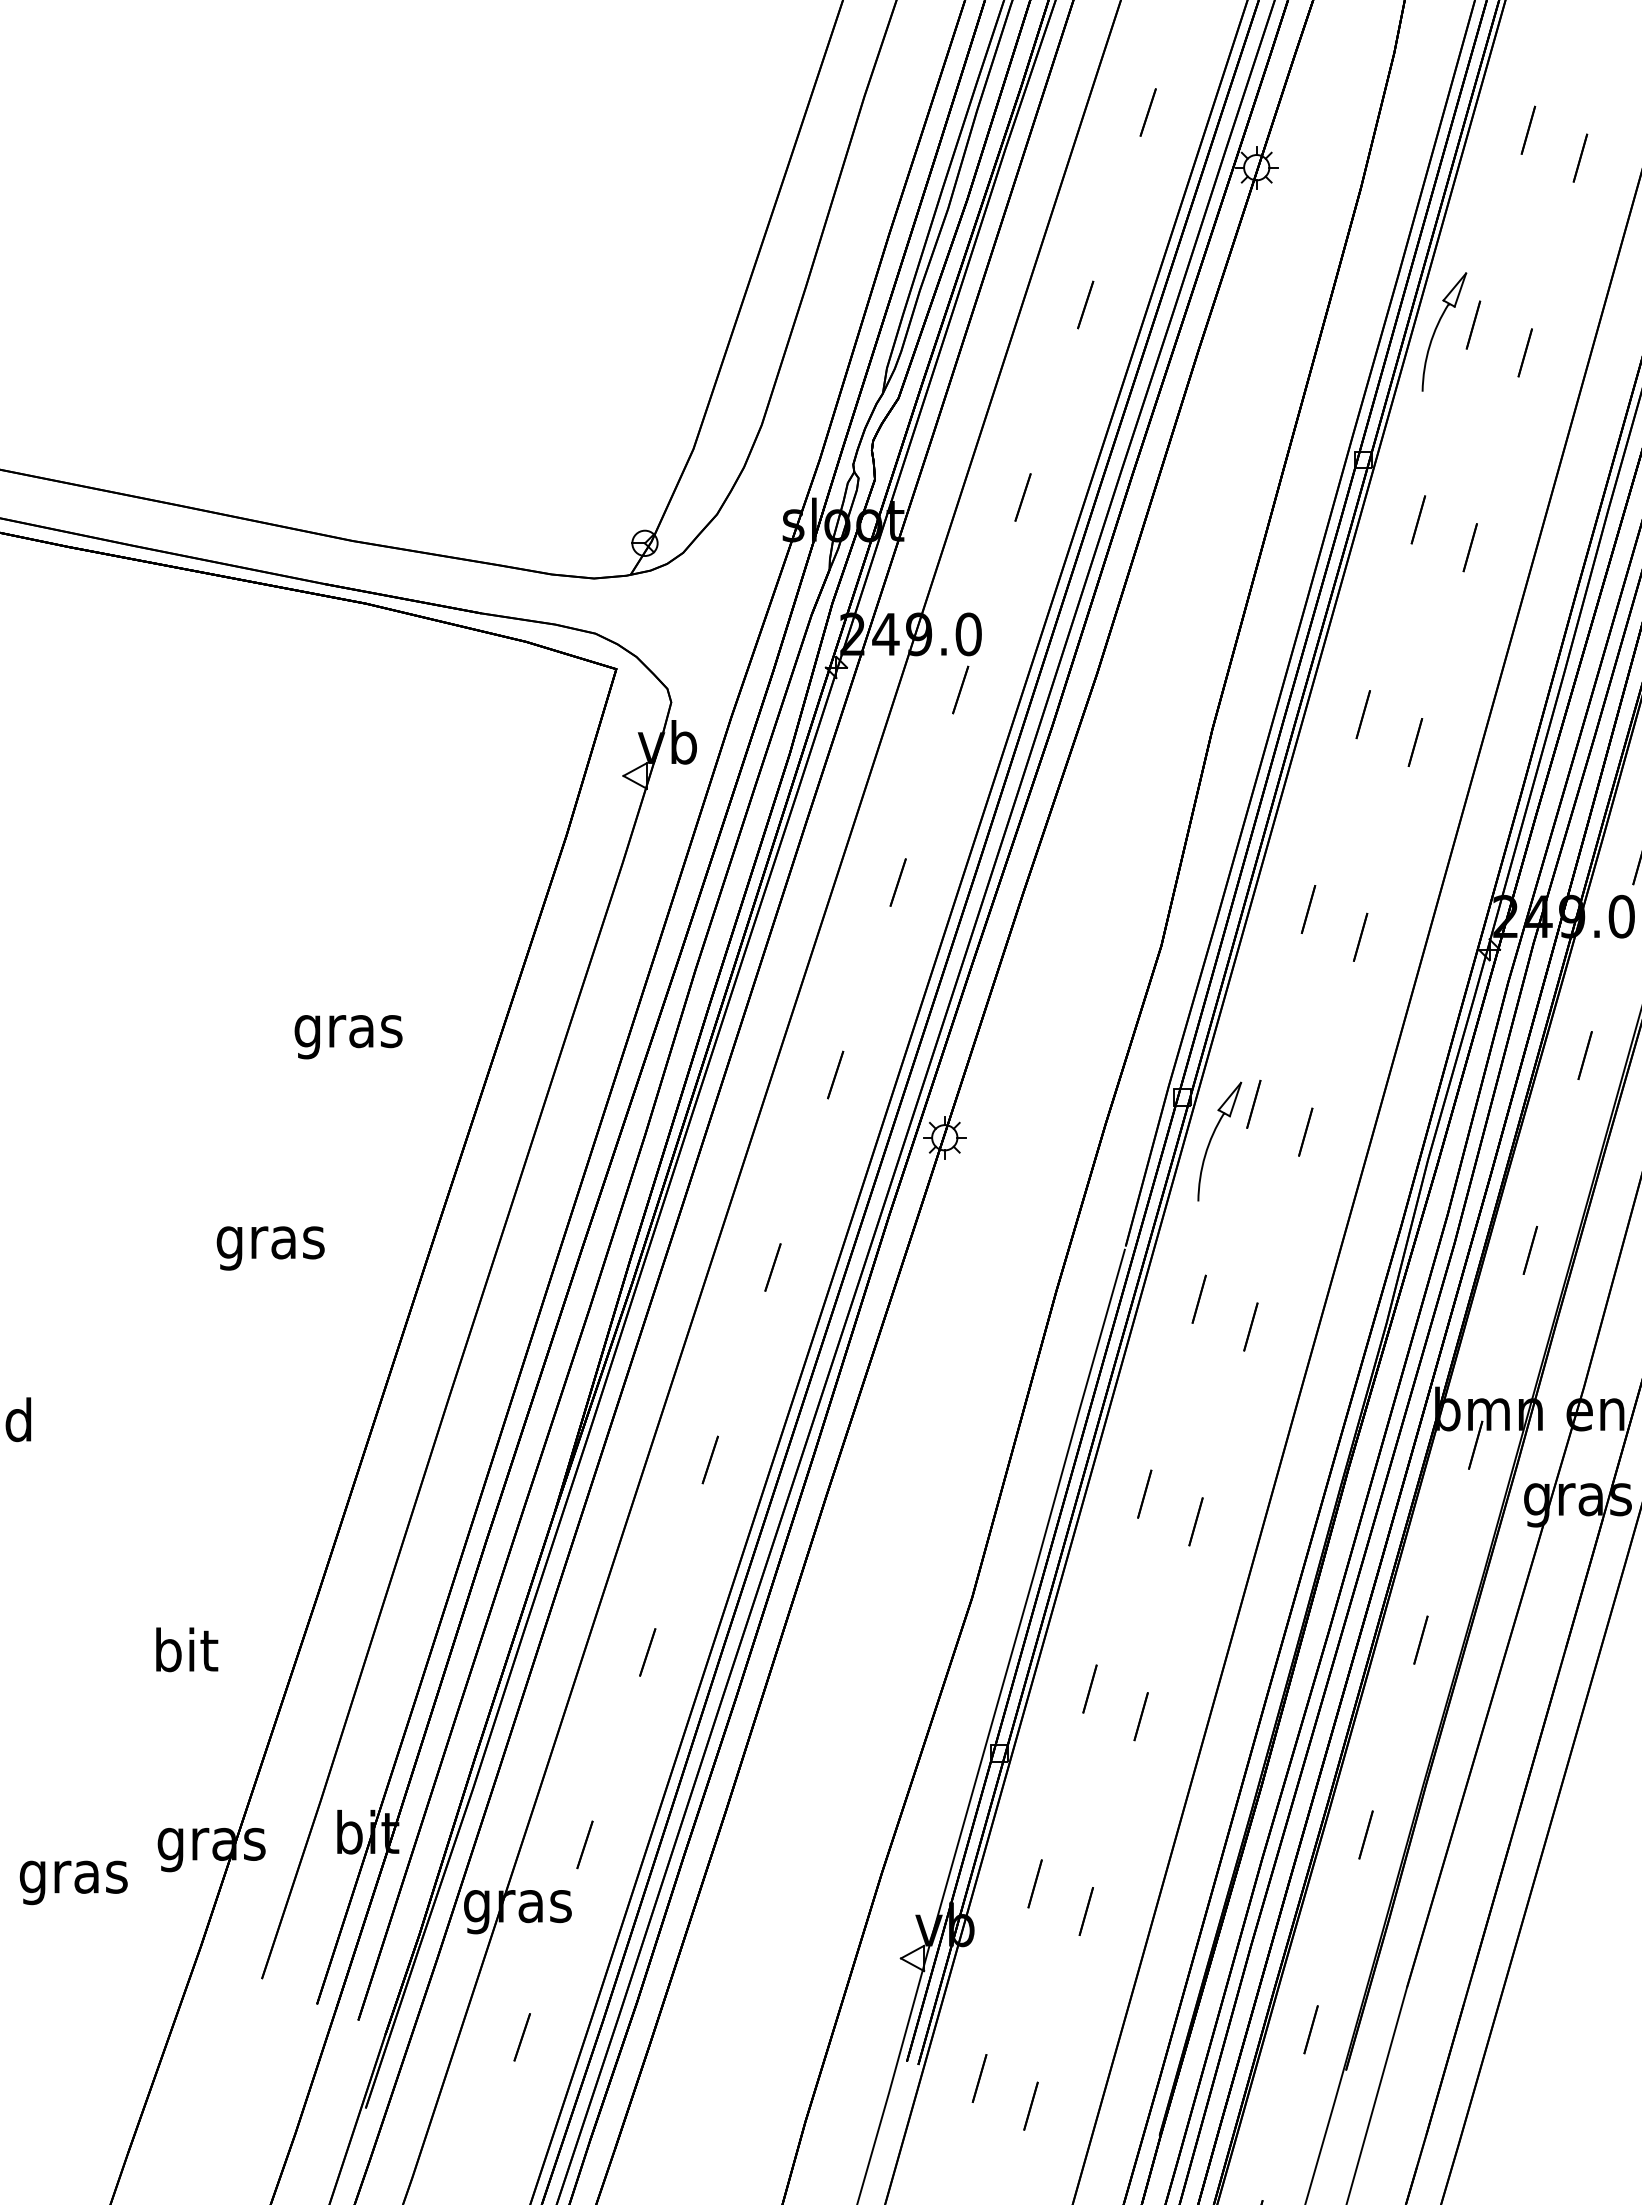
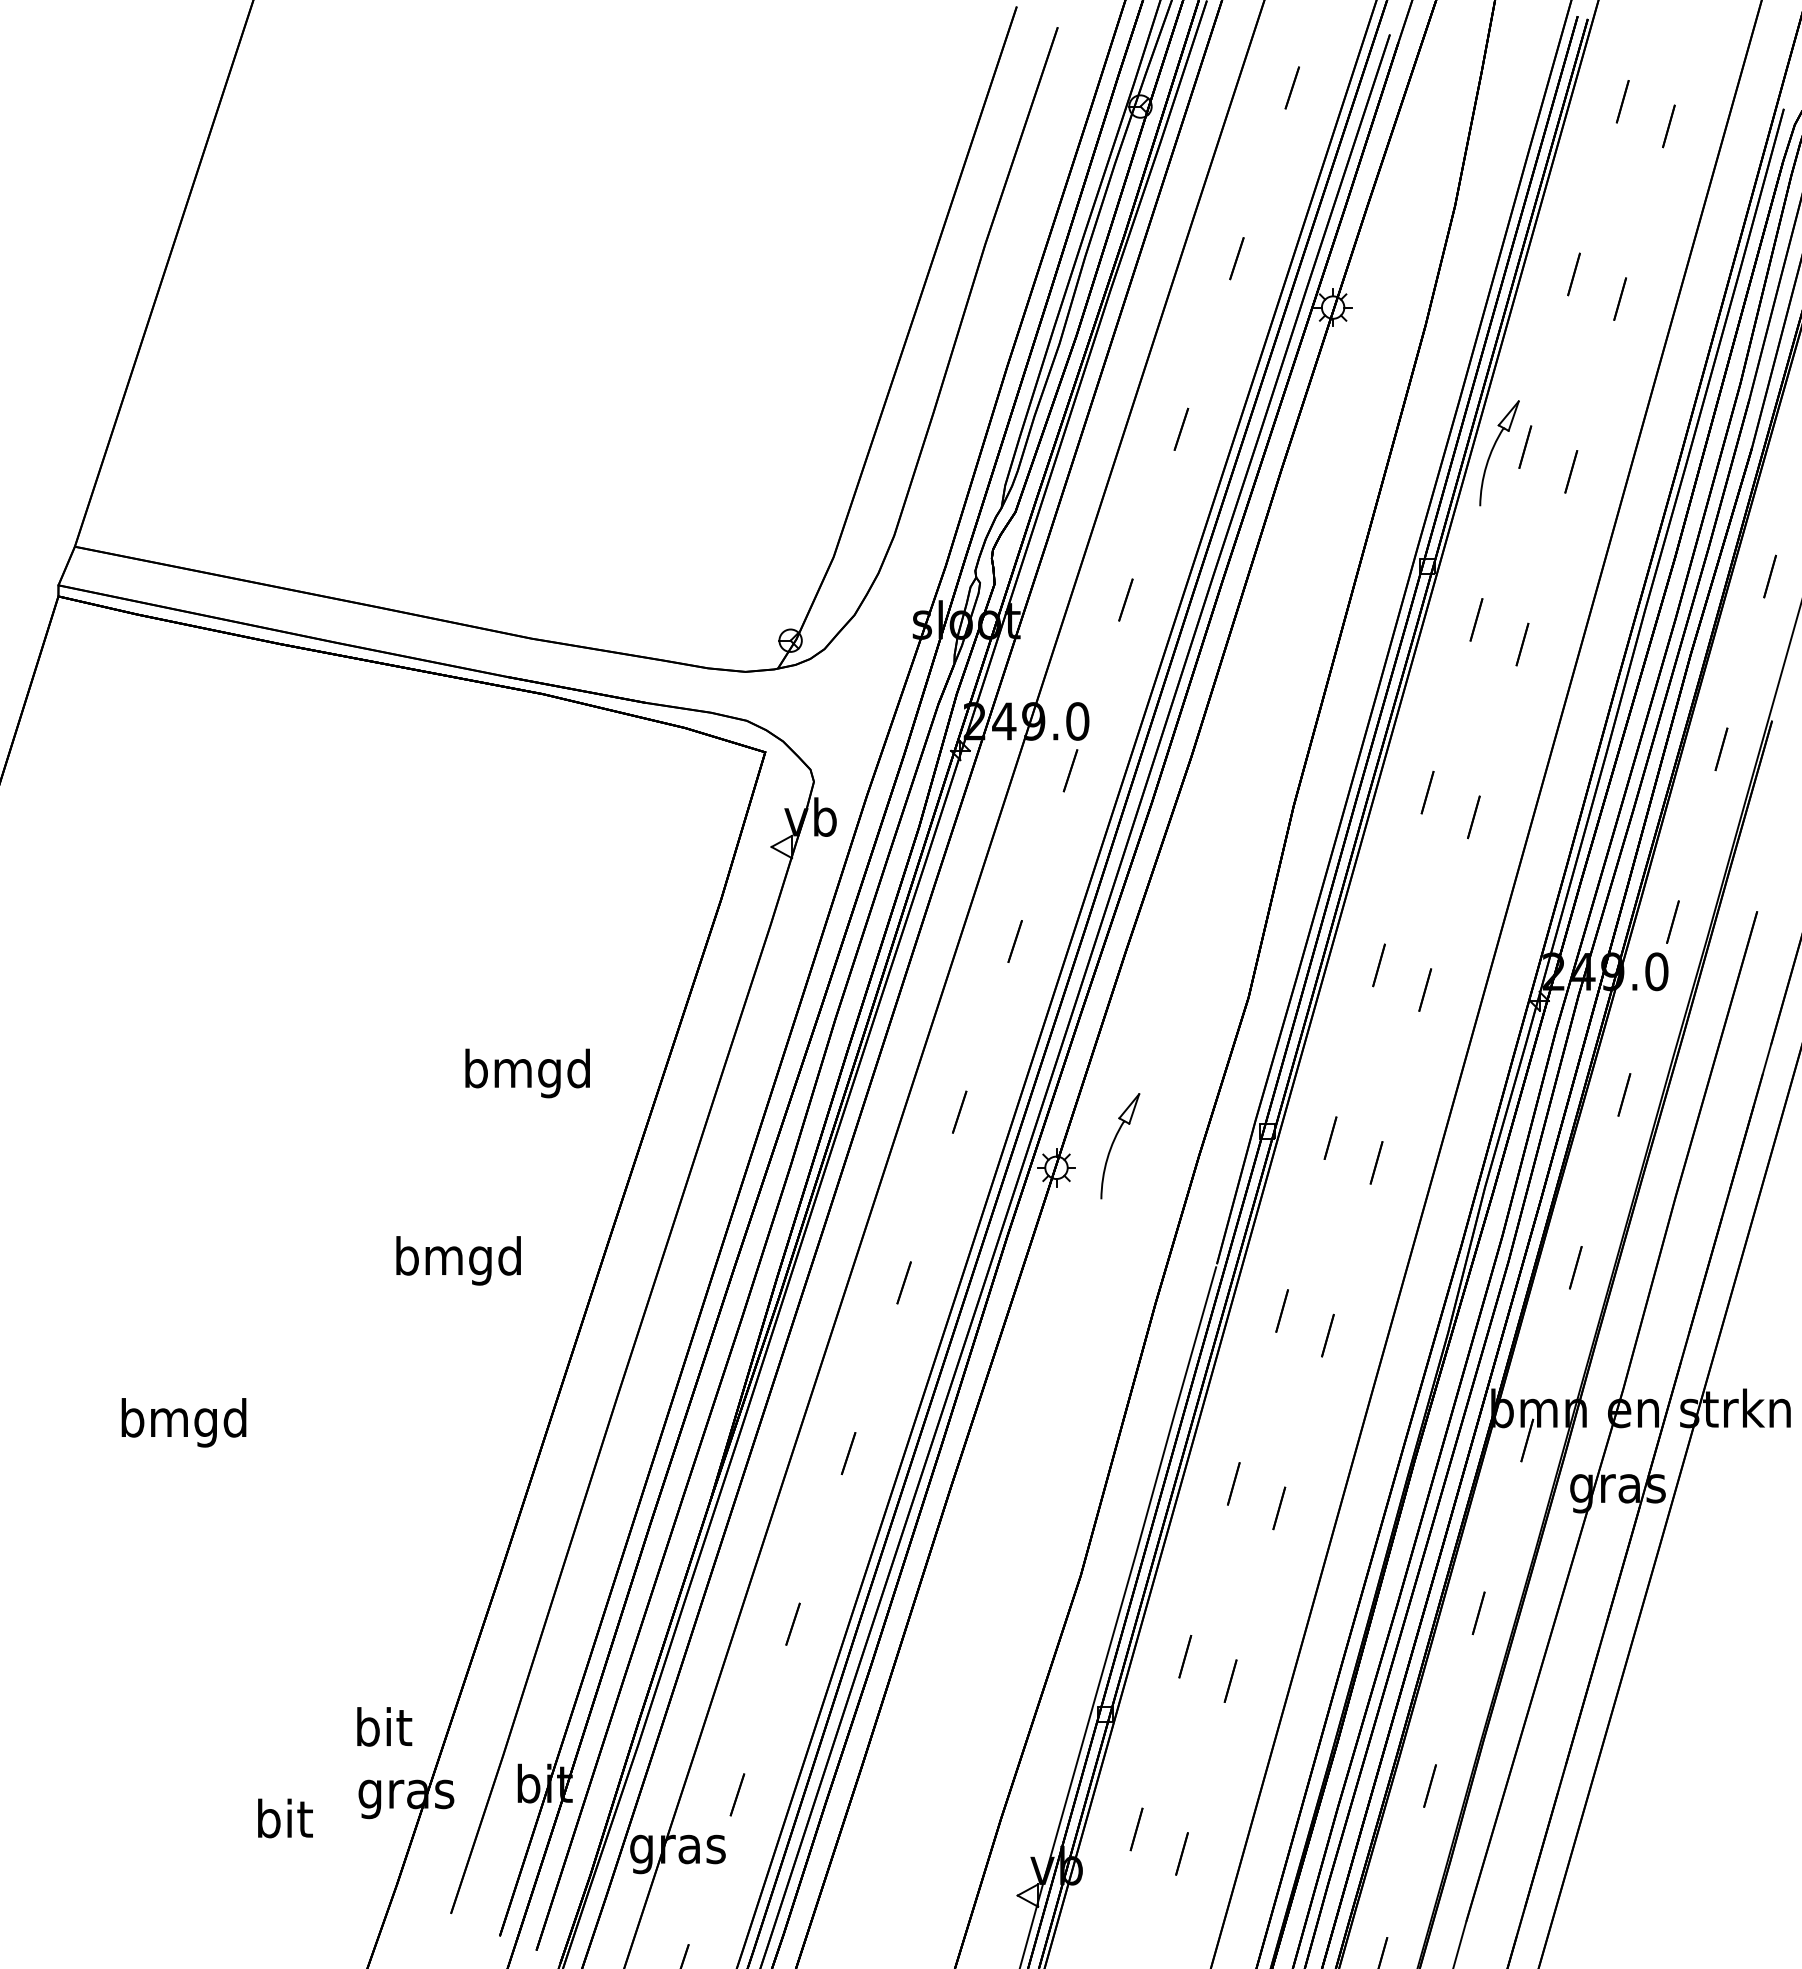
text: (348, 1031) -> (527, 1073), gras -> bmgd
part: (1213, 1137) -> (1114, 1142), moved
text: (270, 1242) -> (458, 1260), gras -> bmgd
text: (186, 1649) -> (384, 1726), moved
text: (73, 1877) -> (283, 1823), gras -> bit

